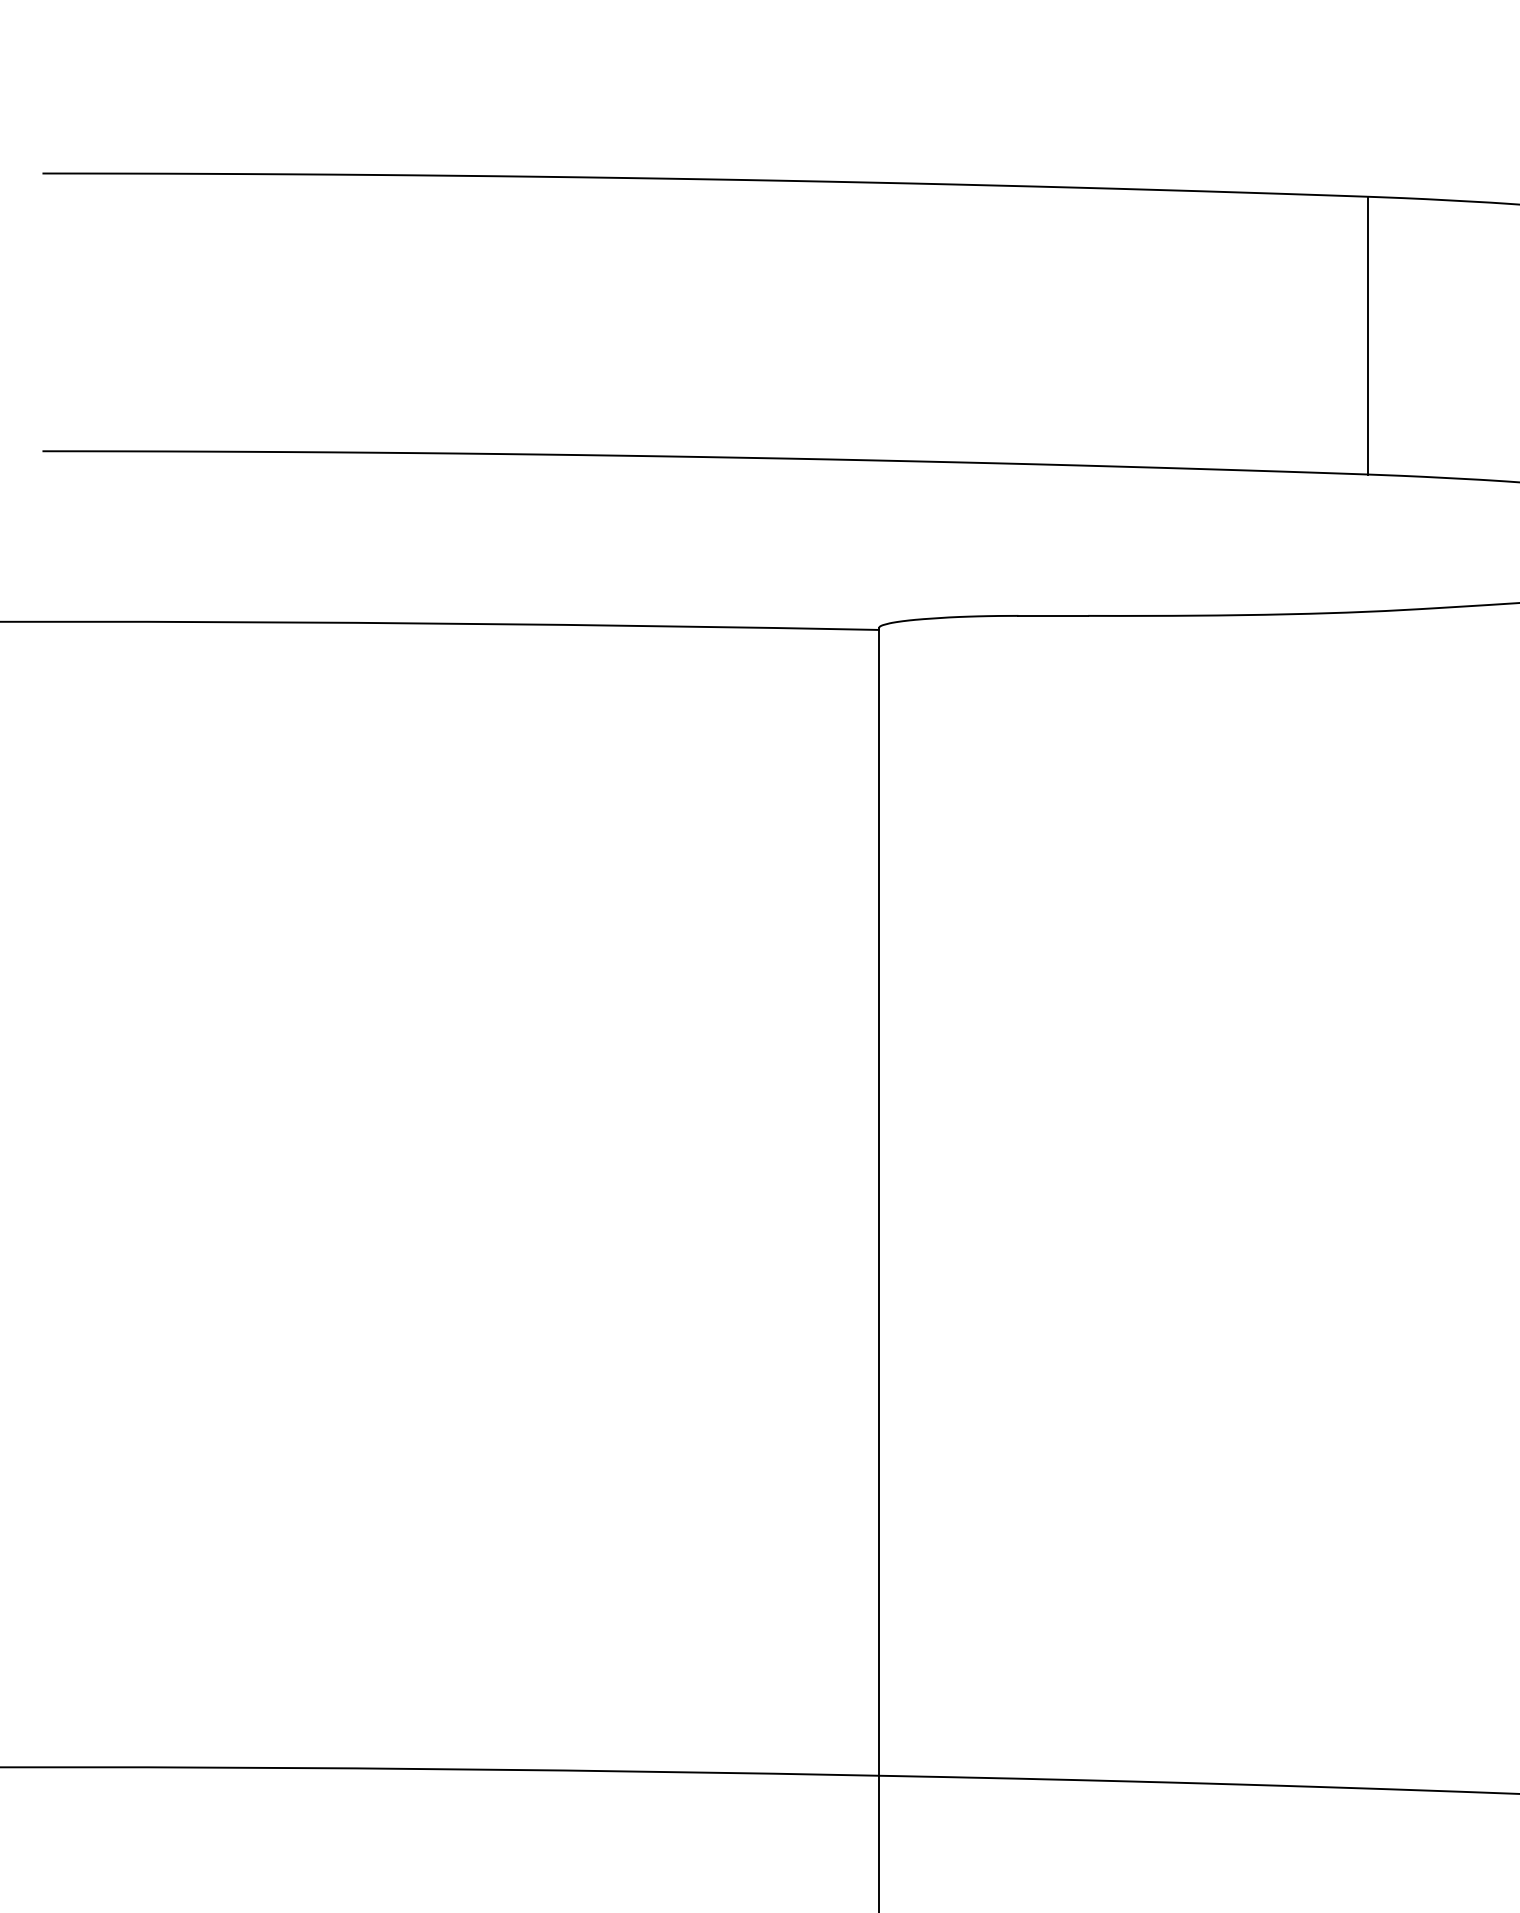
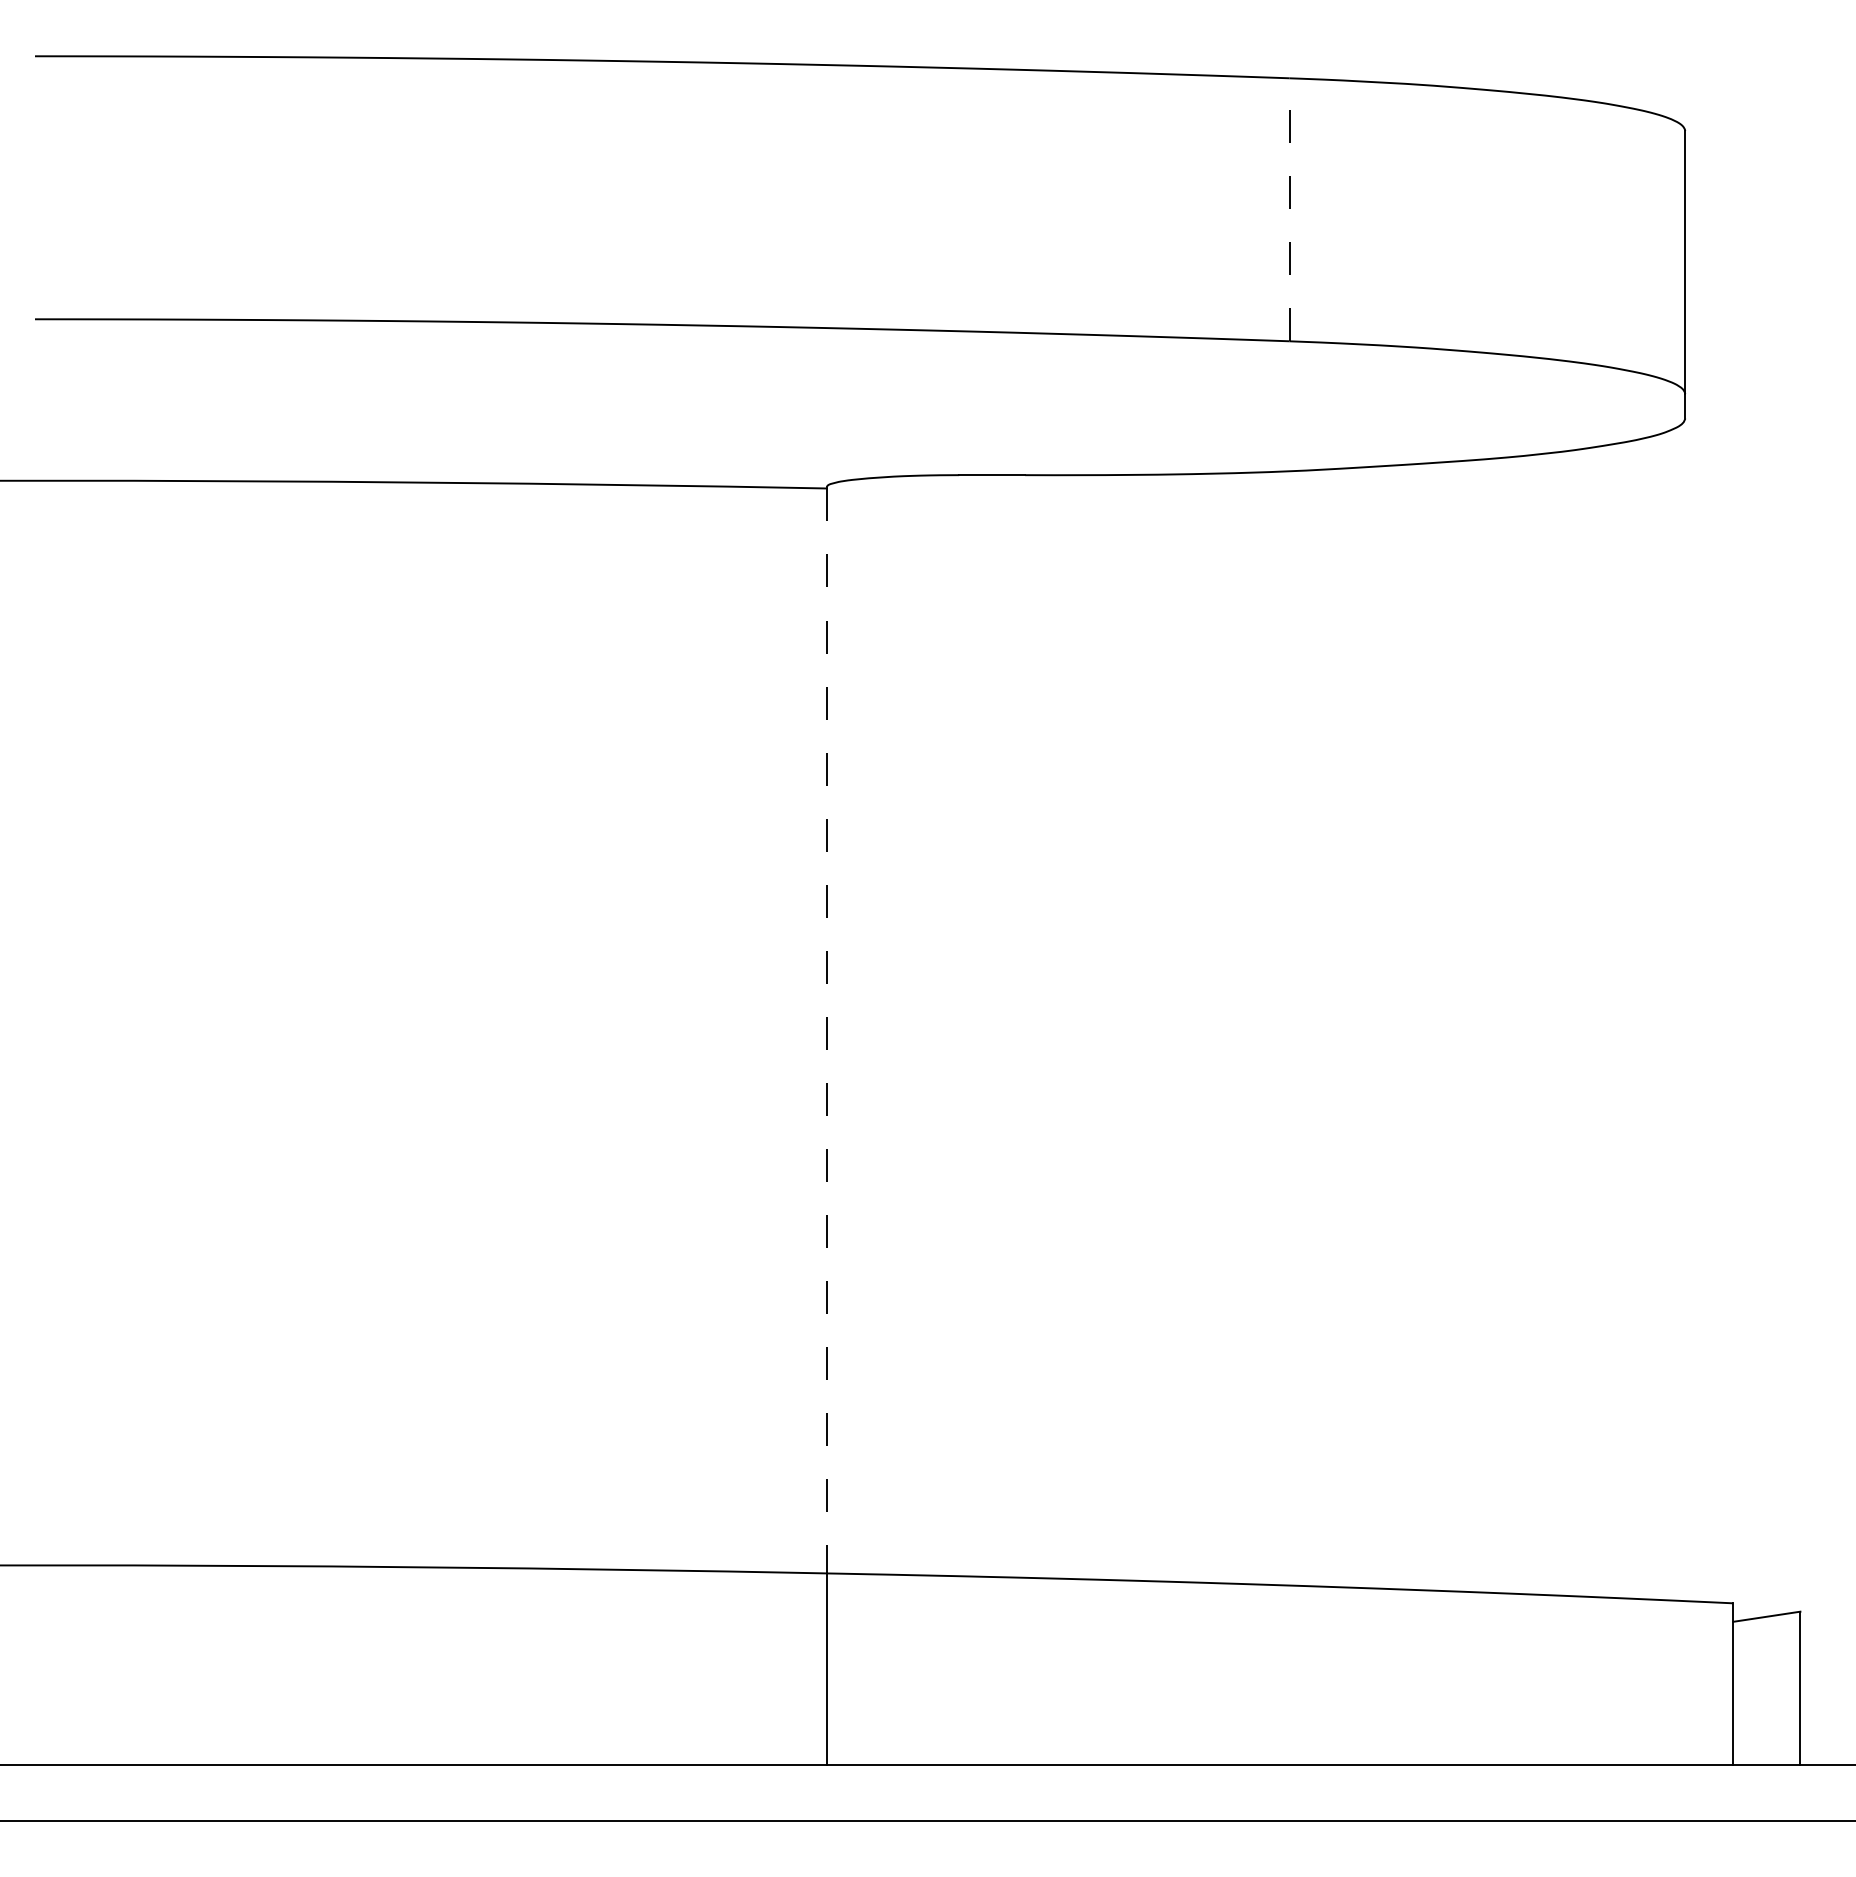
line: (1367, 335) -> (1289, 209), solid -> dashed
line: (879, 1203) -> (827, 1031), solid -> dashed

